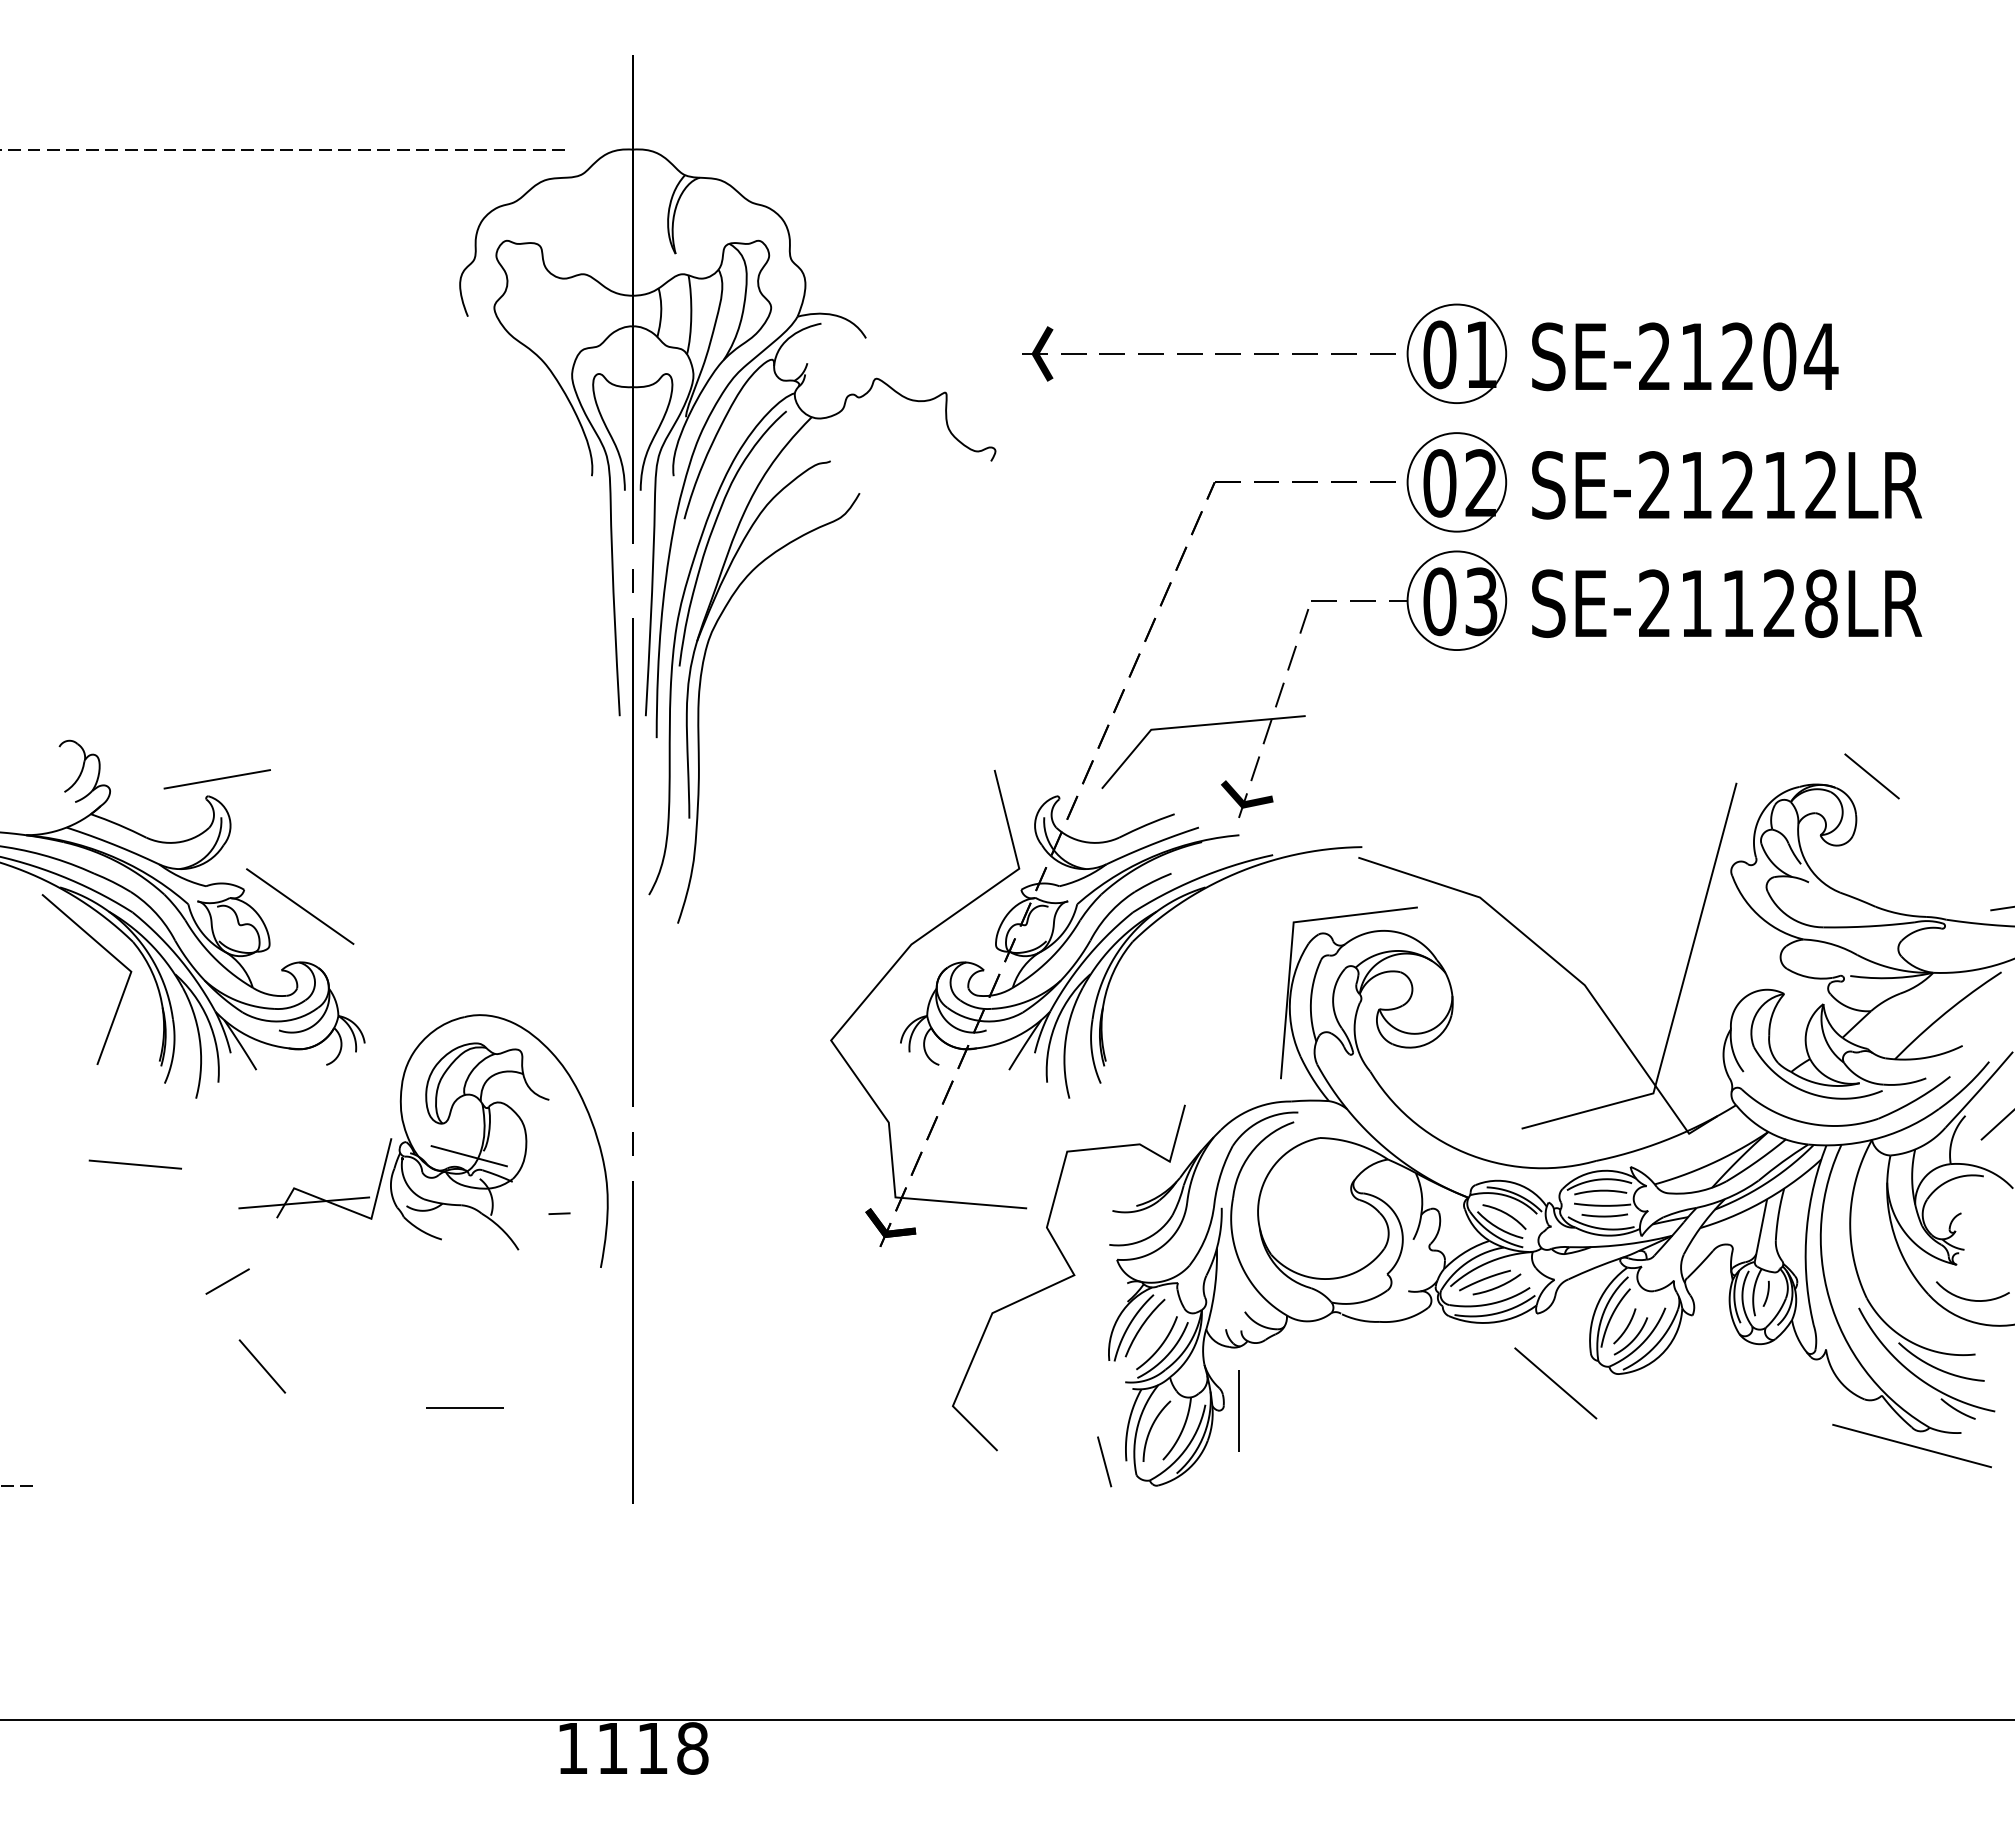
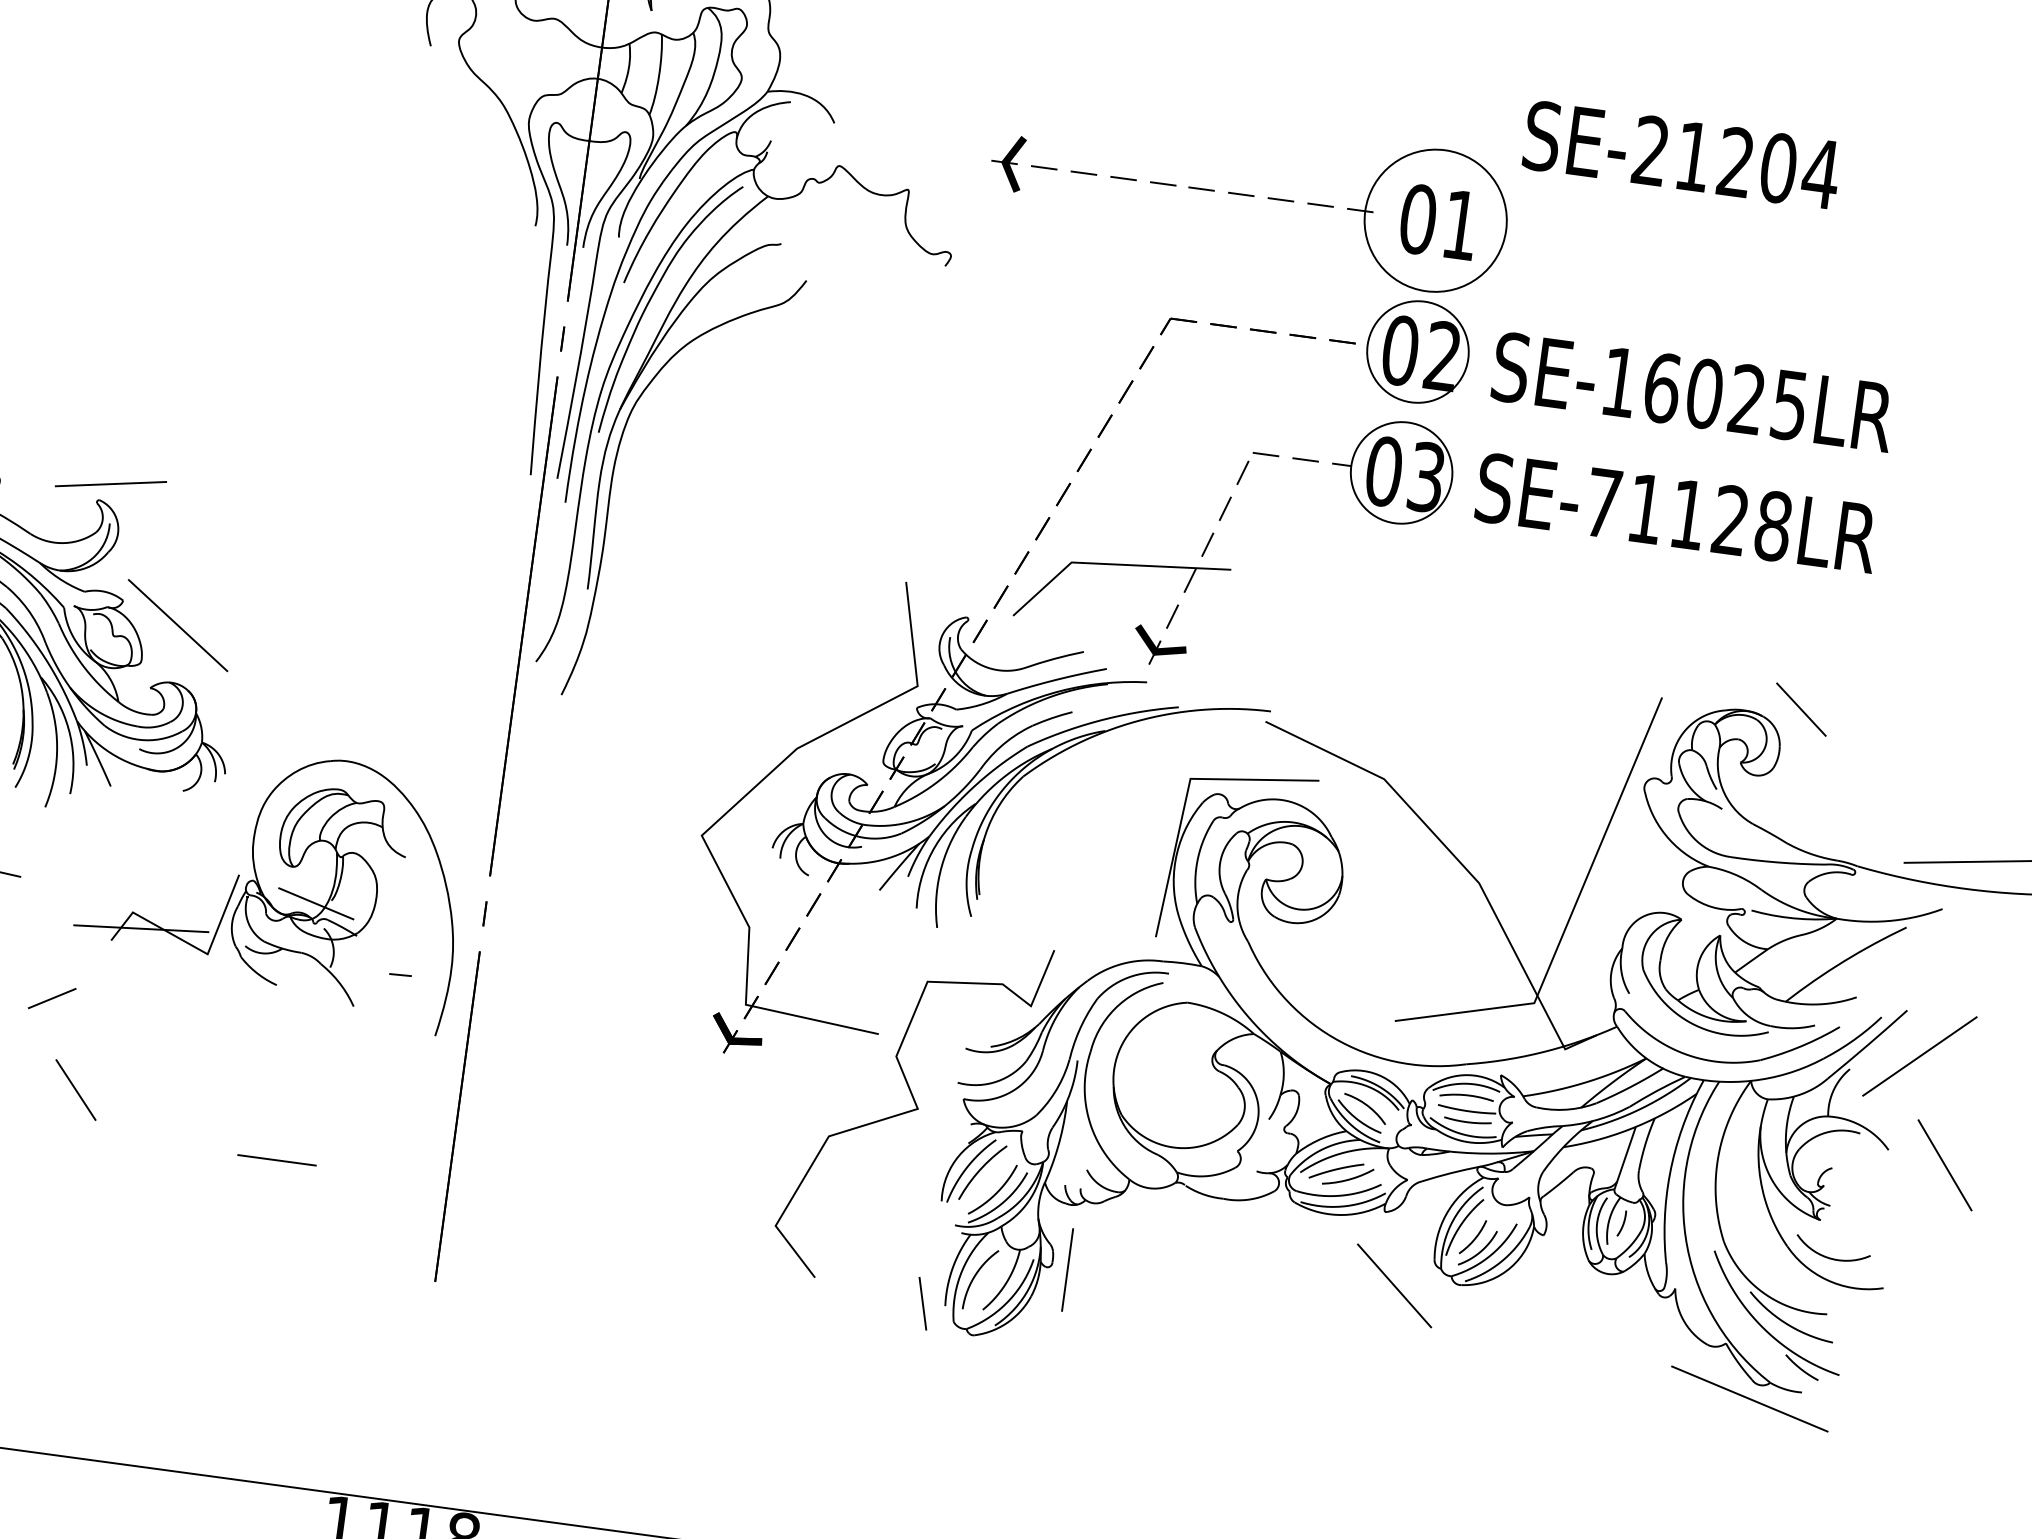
circle: (1456, 353) -> (1435, 220), size x1.4
text: (1685, 356) -> (1682, 154), moved
text: (1737, 485) -> (1704, 393), SE-21212LR -> SE-16025LR
text: (1654, 602) -> (1603, 501), SE-21128LR -> SE-71128LR

